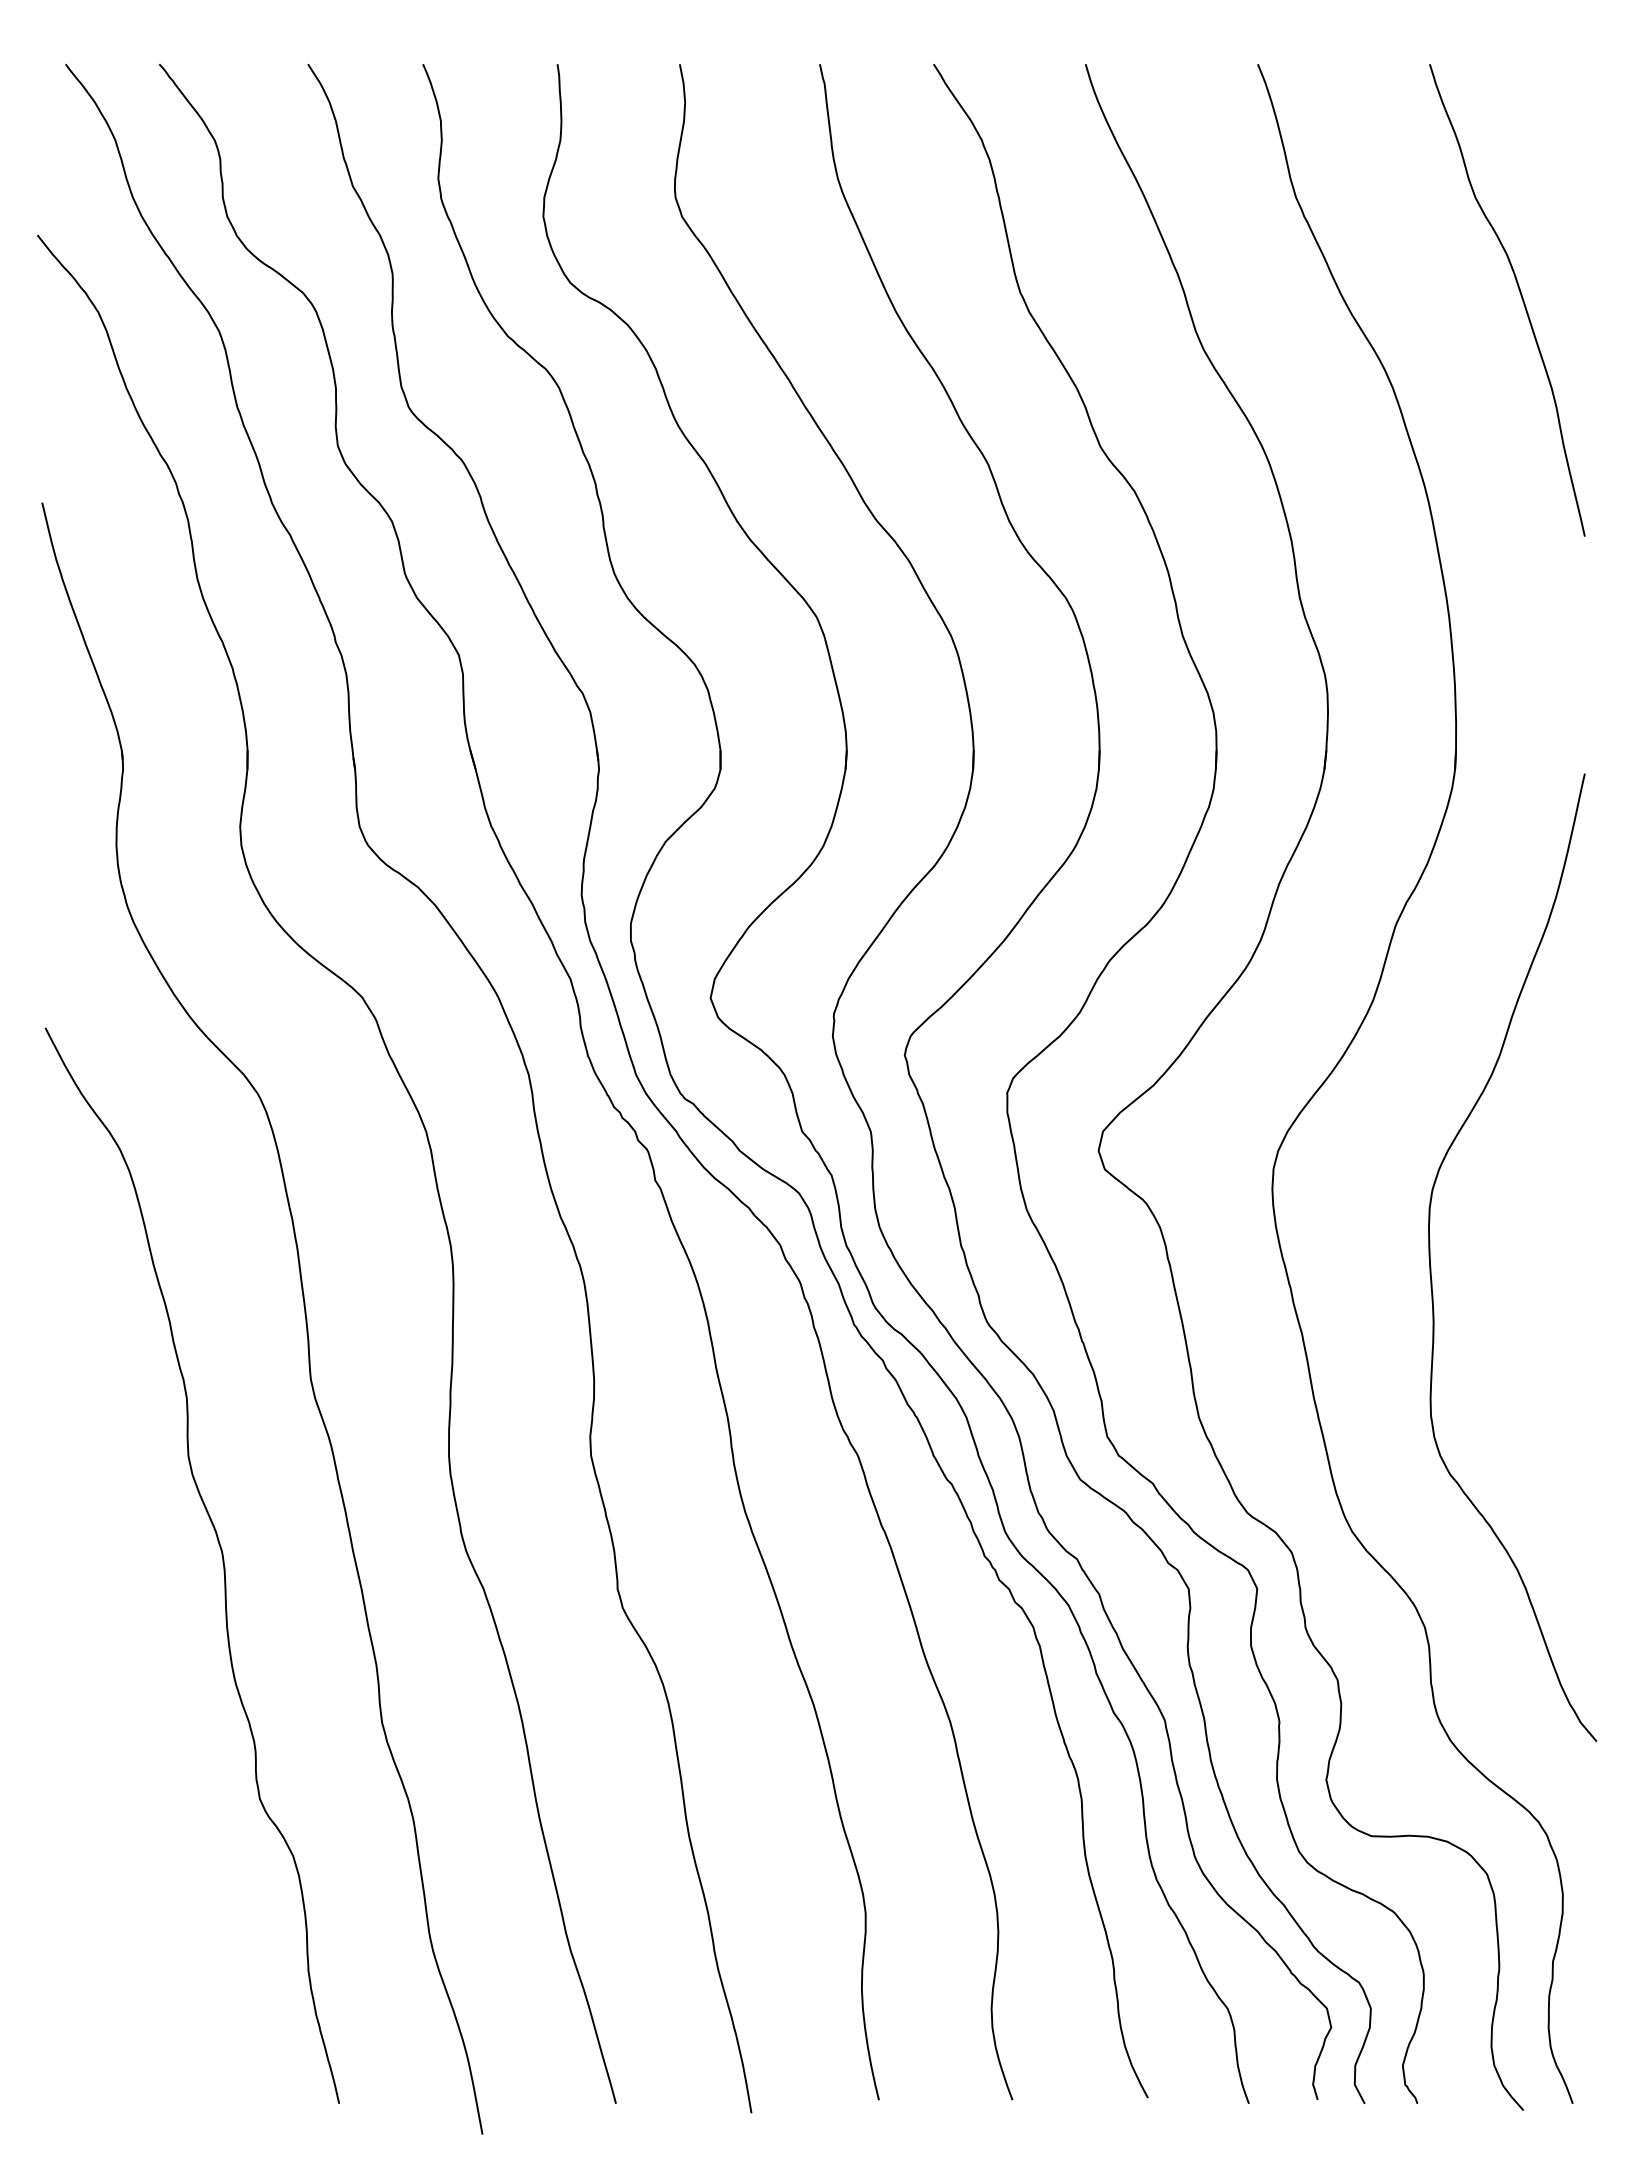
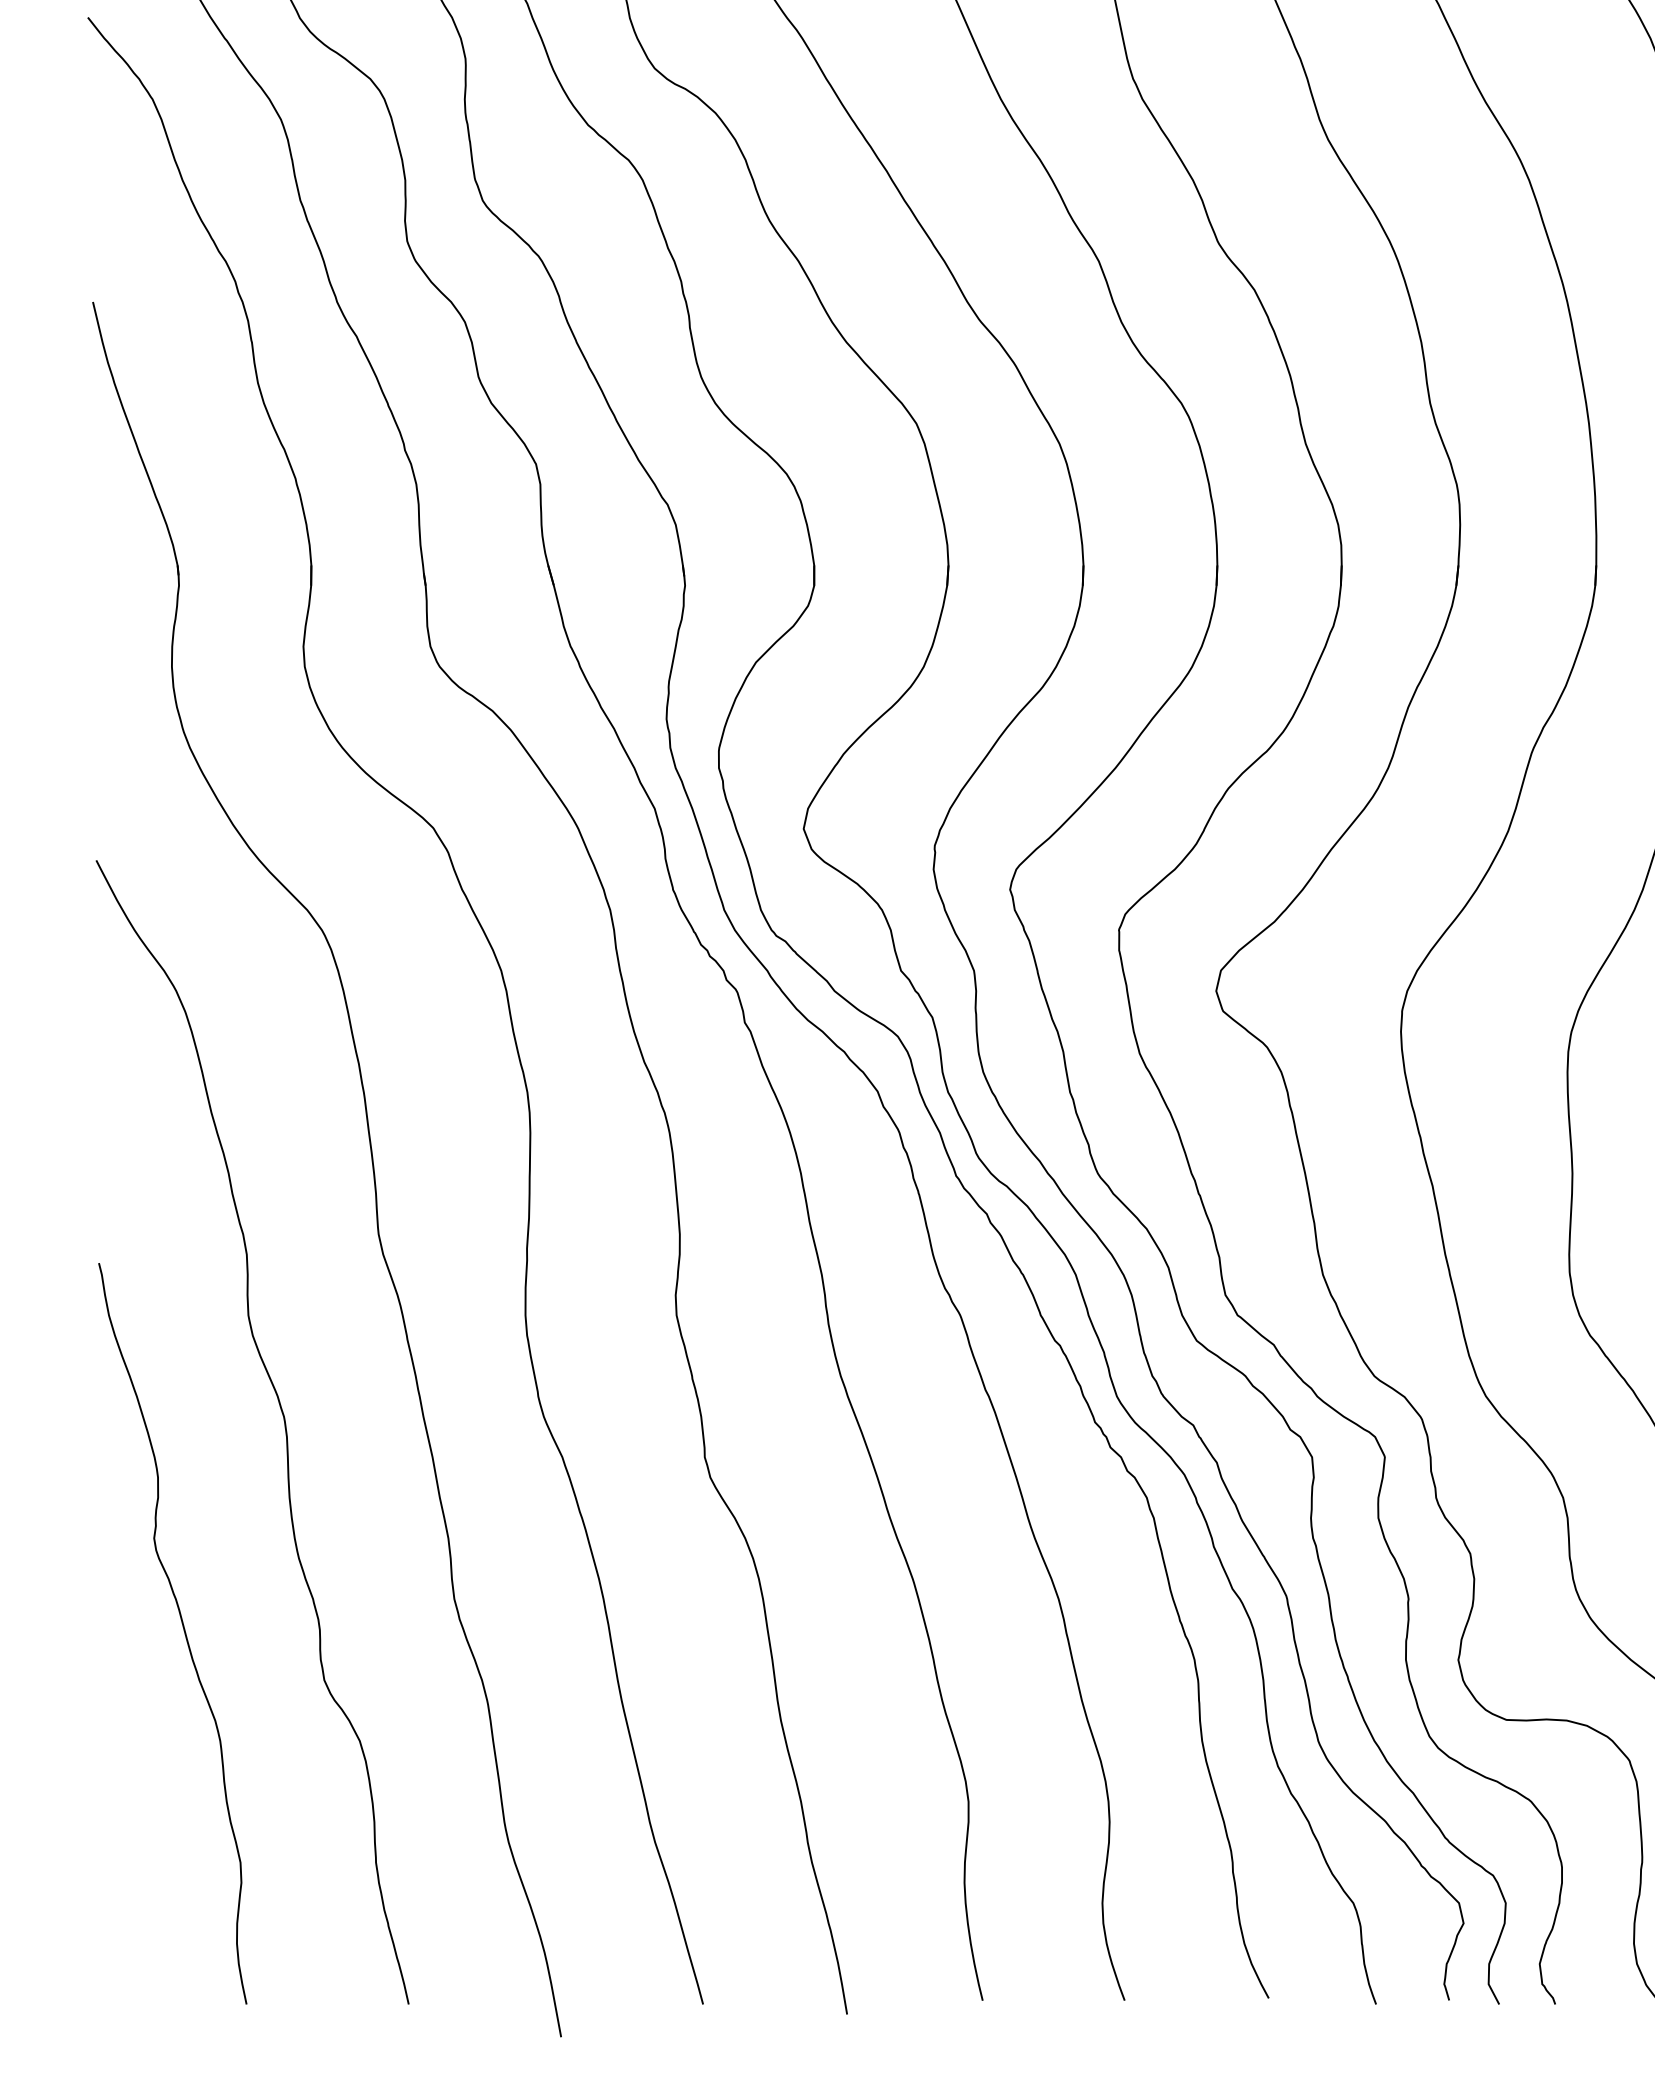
curve: (127, 1753) -> (183, 1632), added

